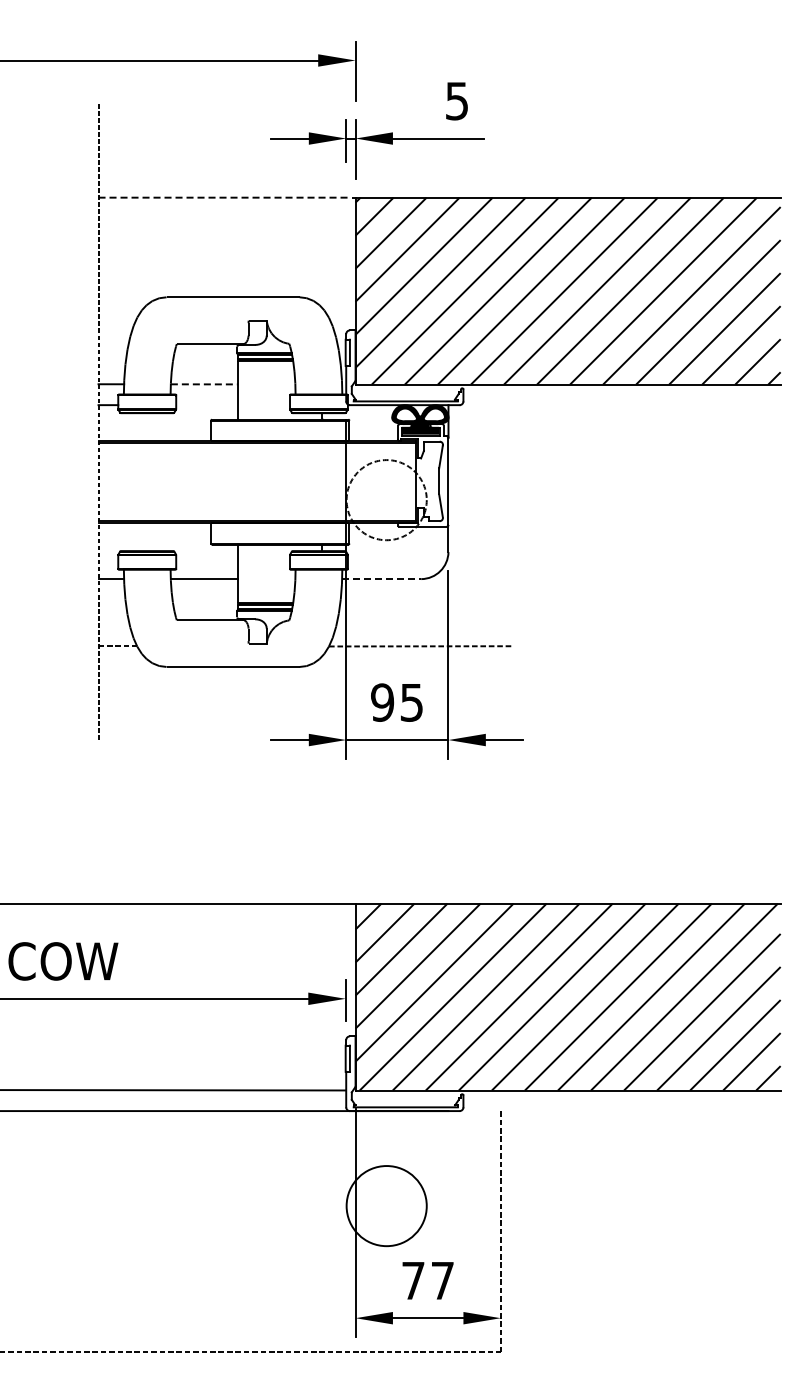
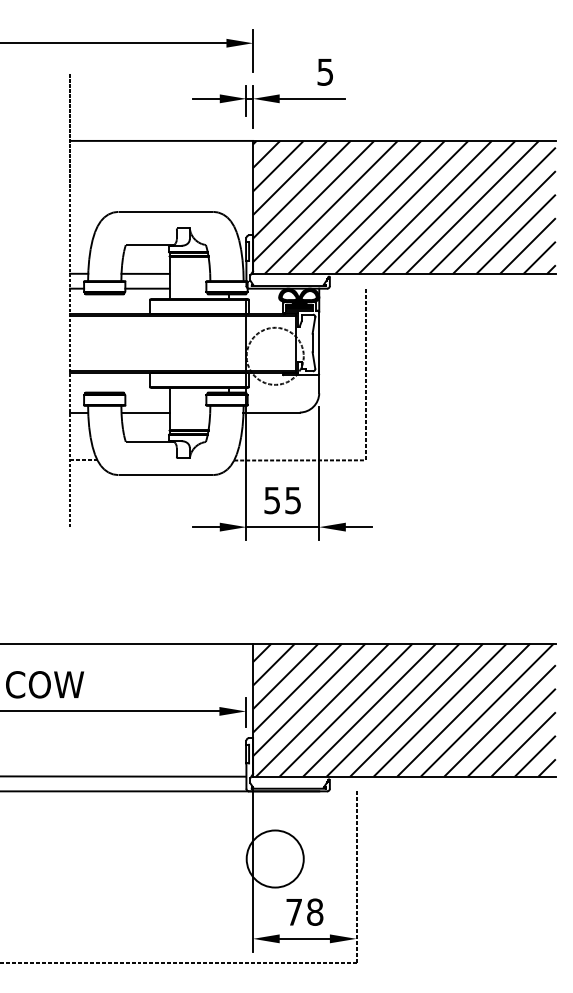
line: (227, 197) -> (161, 140), dashed -> solid
line: (204, 384) -> (145, 273), dashed -> solid
line: (207, 405) -> (147, 288), added
line: (513, 525) -> (365, 374), added
line: (381, 579) -> (271, 412), dashed -> solid
text: (382, 702) -> (272, 500), 95 -> 55
text: (442, 1280) -> (314, 912), 77 -> 78

